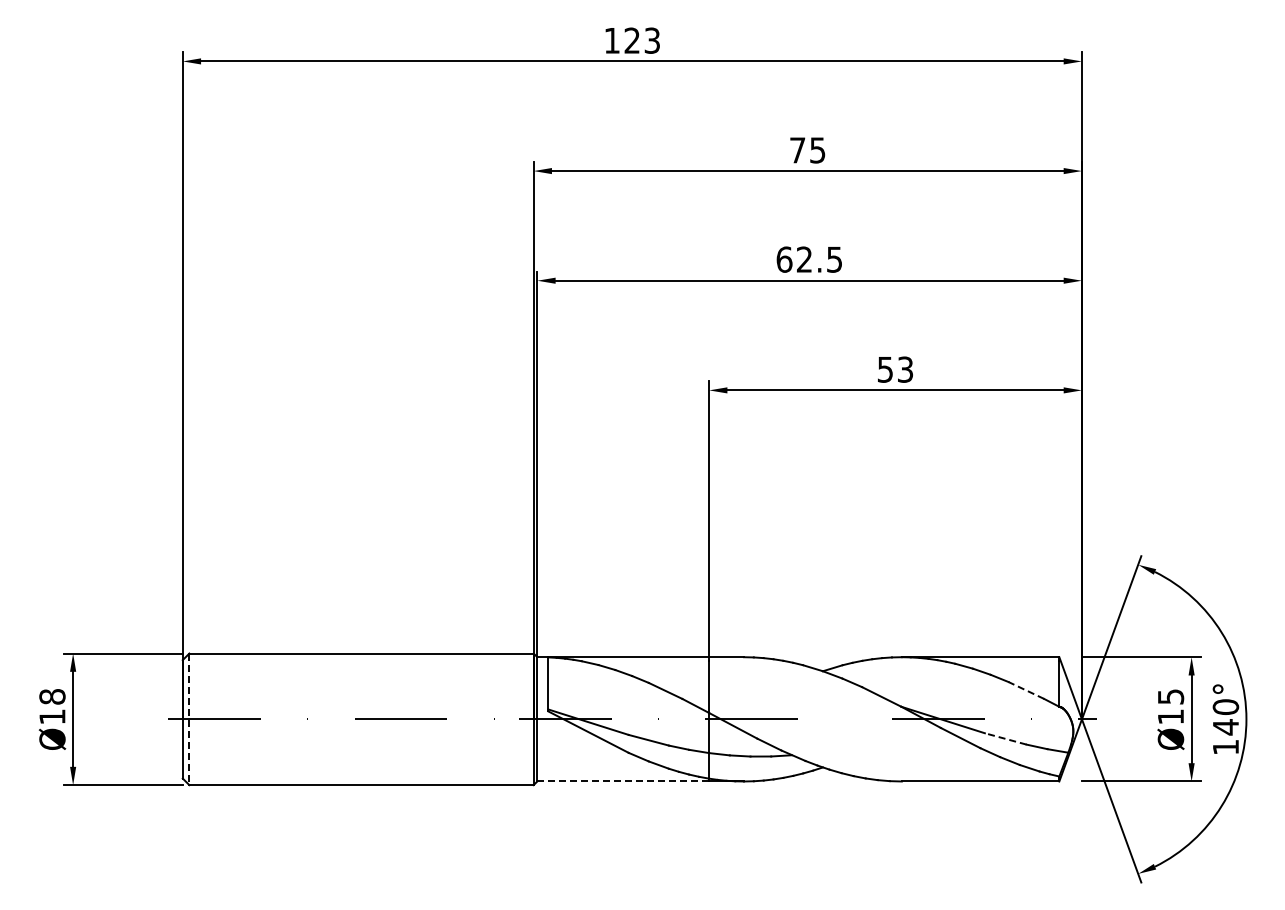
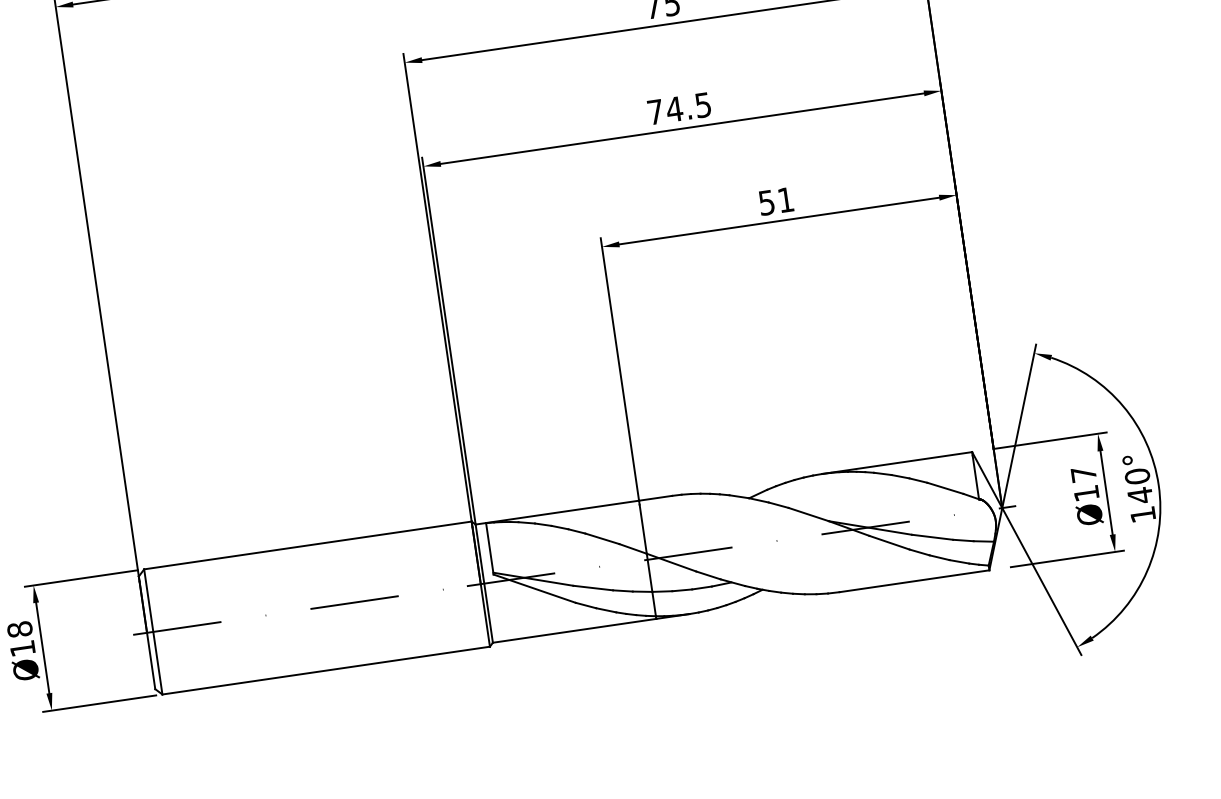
text: (794, 259) -> (665, 110), 62.5 -> 74.5
text: (905, 369) -> (785, 199), 53 -> 51
line: (1026, 690) -> (945, 488), dashed -> solid
text: (1171, 696) -> (1084, 473), Ø15 -> Ø17
line: (189, 719) -> (153, 632), dashed -> solid
line: (1005, 738) -> (932, 536), dashed -> solid
line: (623, 781) -> (574, 630), dashed -> solid

